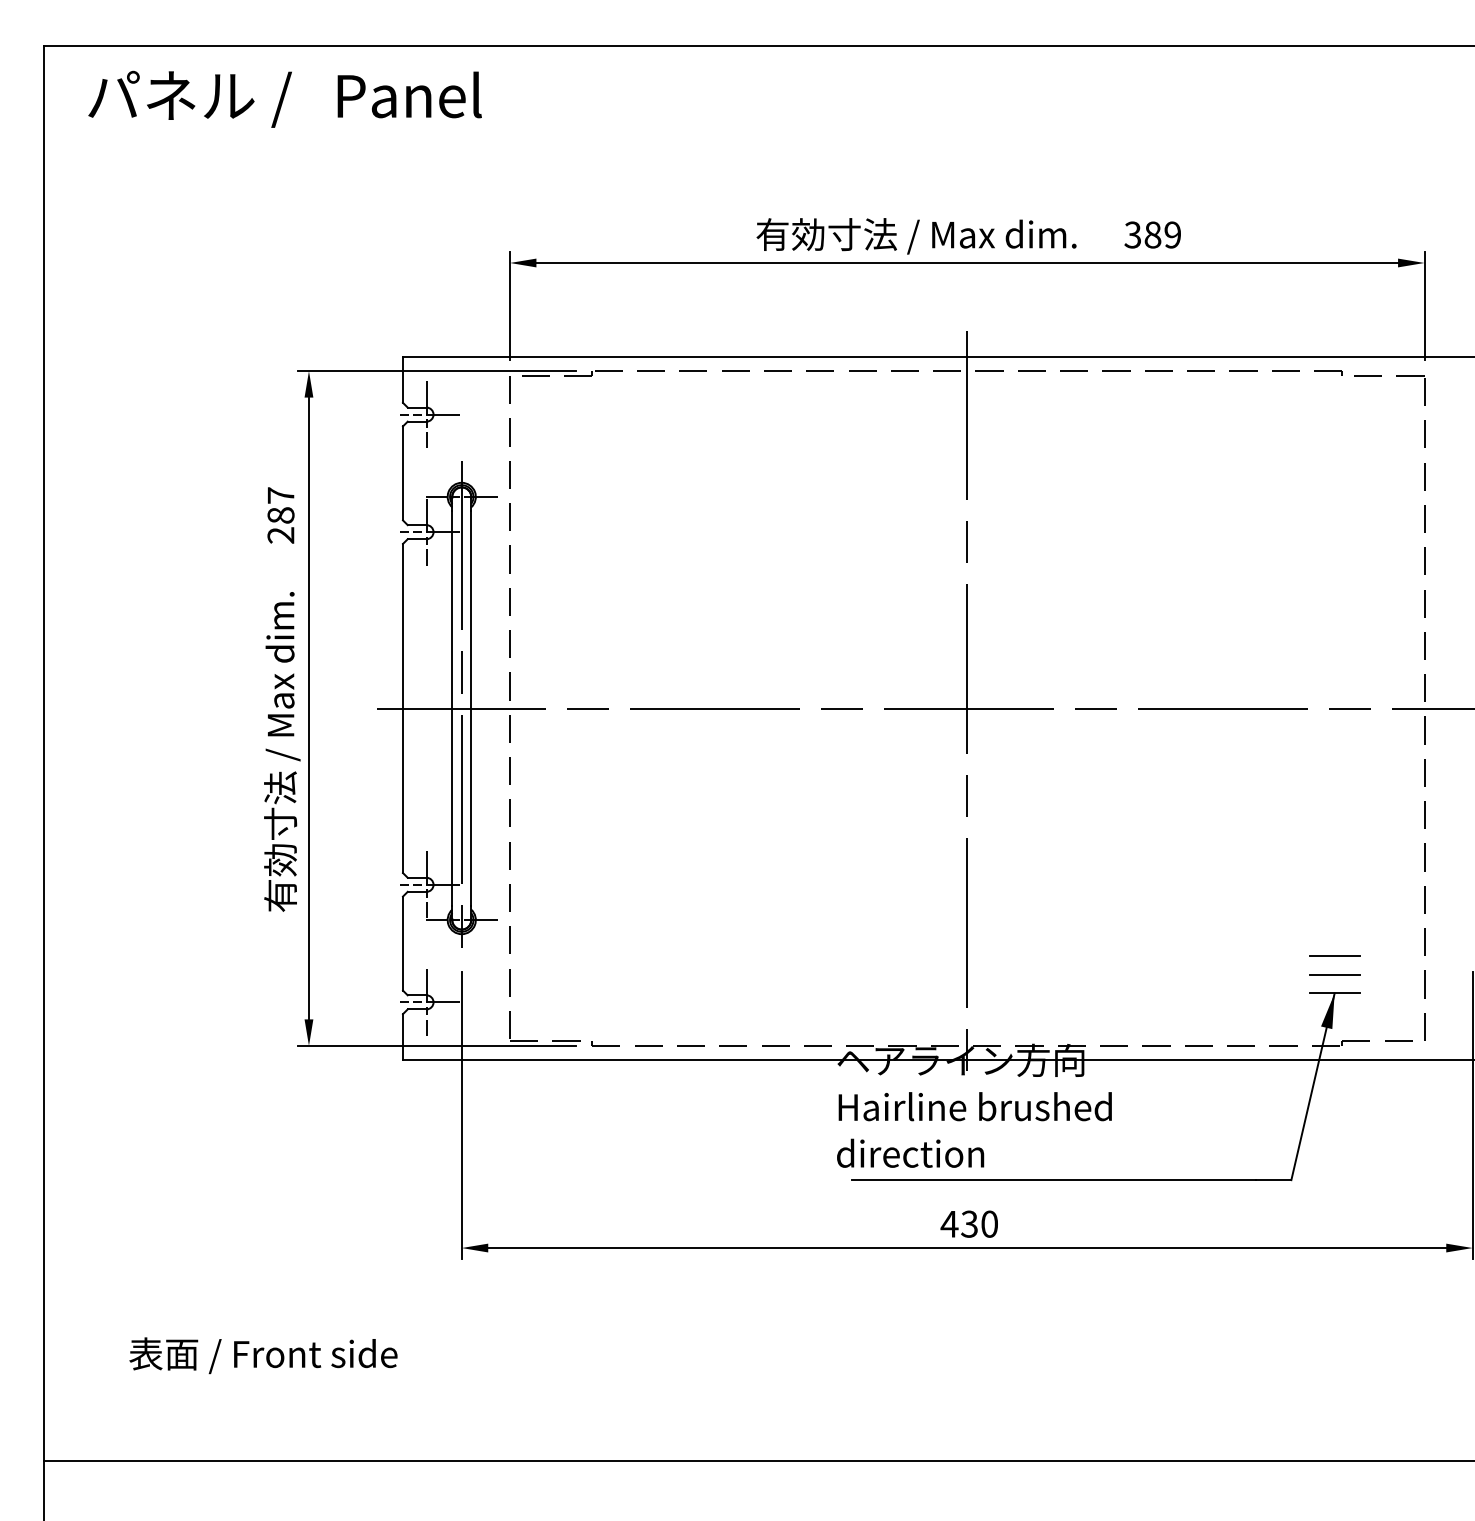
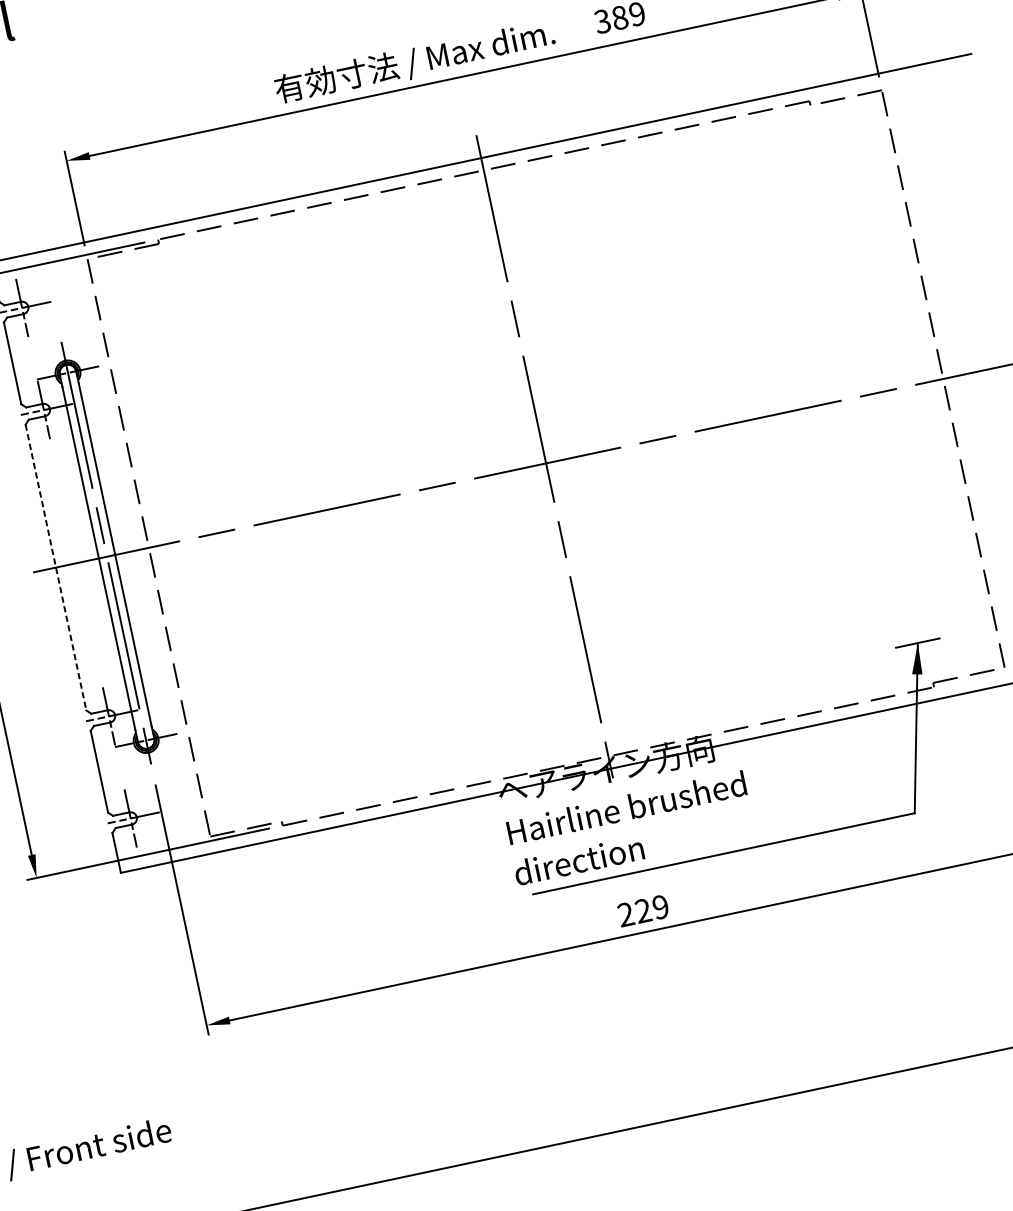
line: (403, 708) -> (56, 567), solid -> dashed
line: (1334, 955) -> (910, 610), removed
line: (1334, 974) -> (914, 626), removed
text: (968, 1223) -> (642, 910), 430 -> 229

